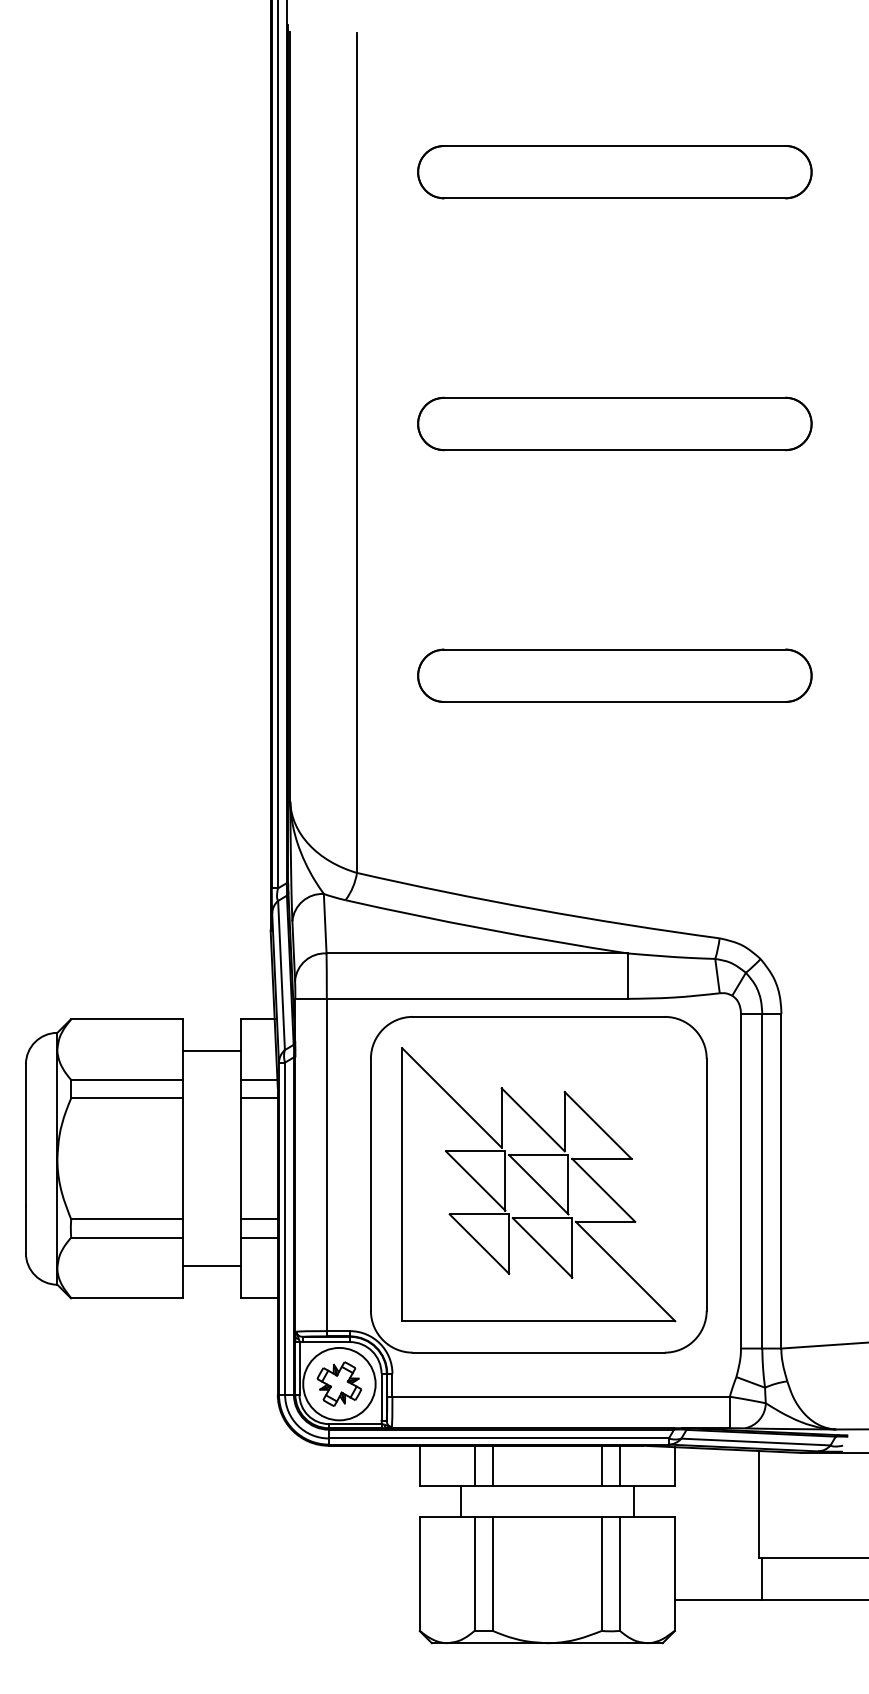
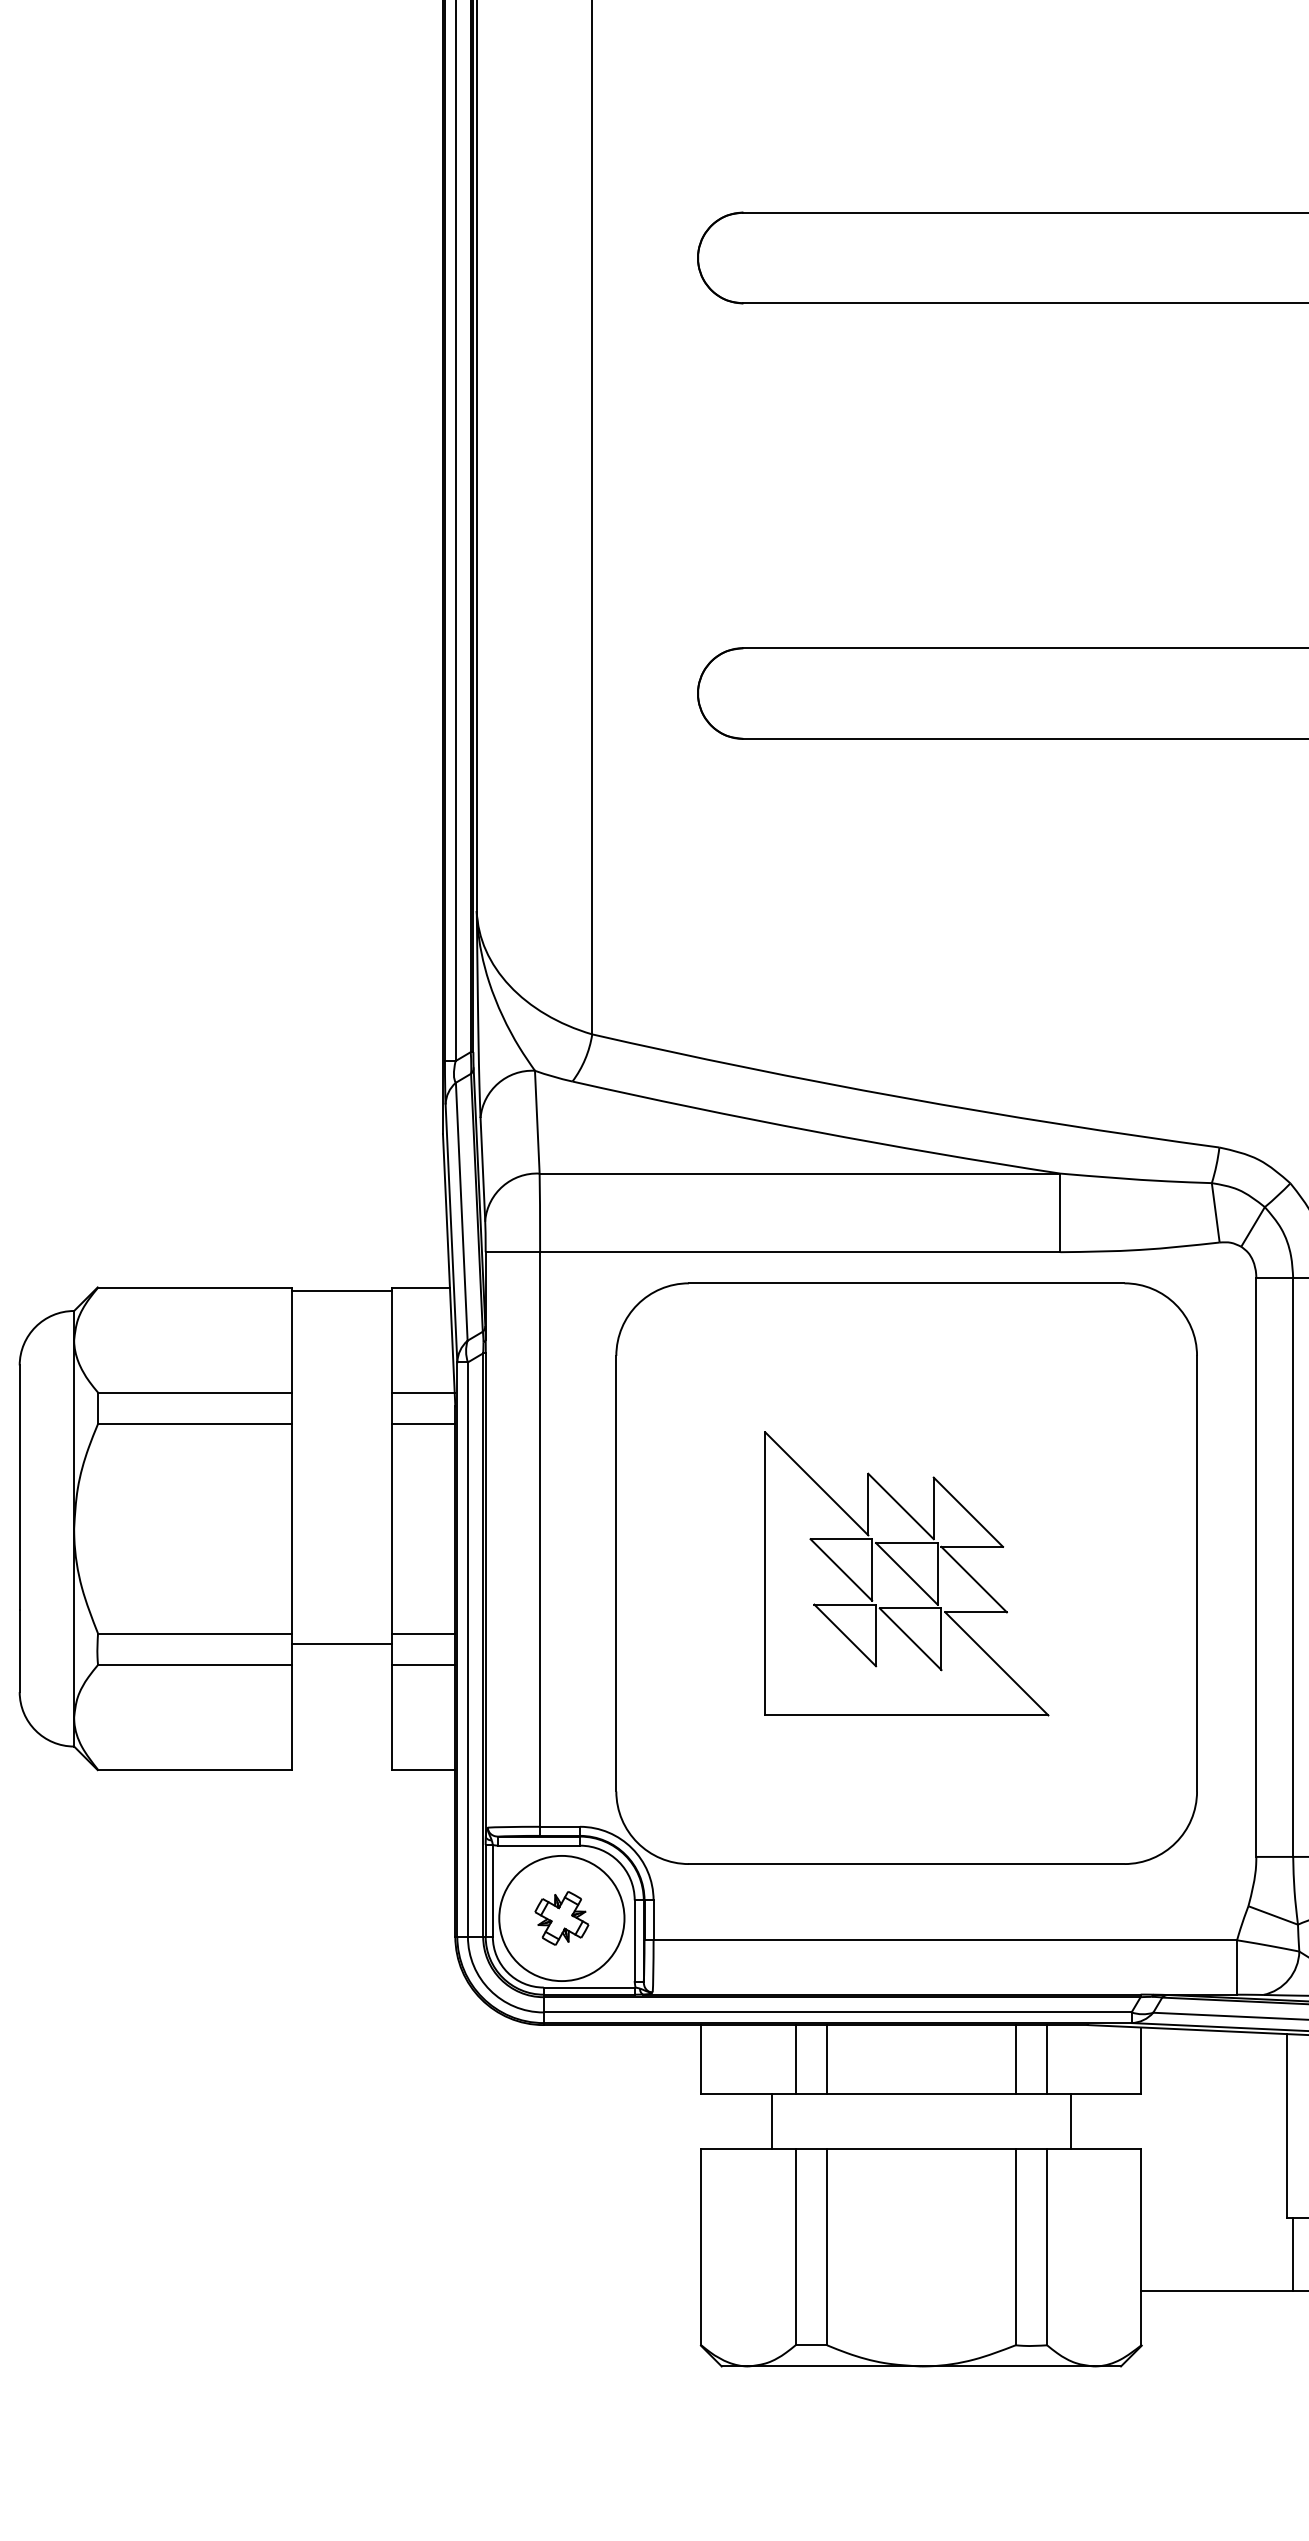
line: (212, 1051) -> (342, 1291), moved
part: (538, 1184) -> (906, 1573), size x0.6
line: (212, 1266) -> (342, 1644), moved
part: (339, 1383) -> (562, 1917), size x0.7

